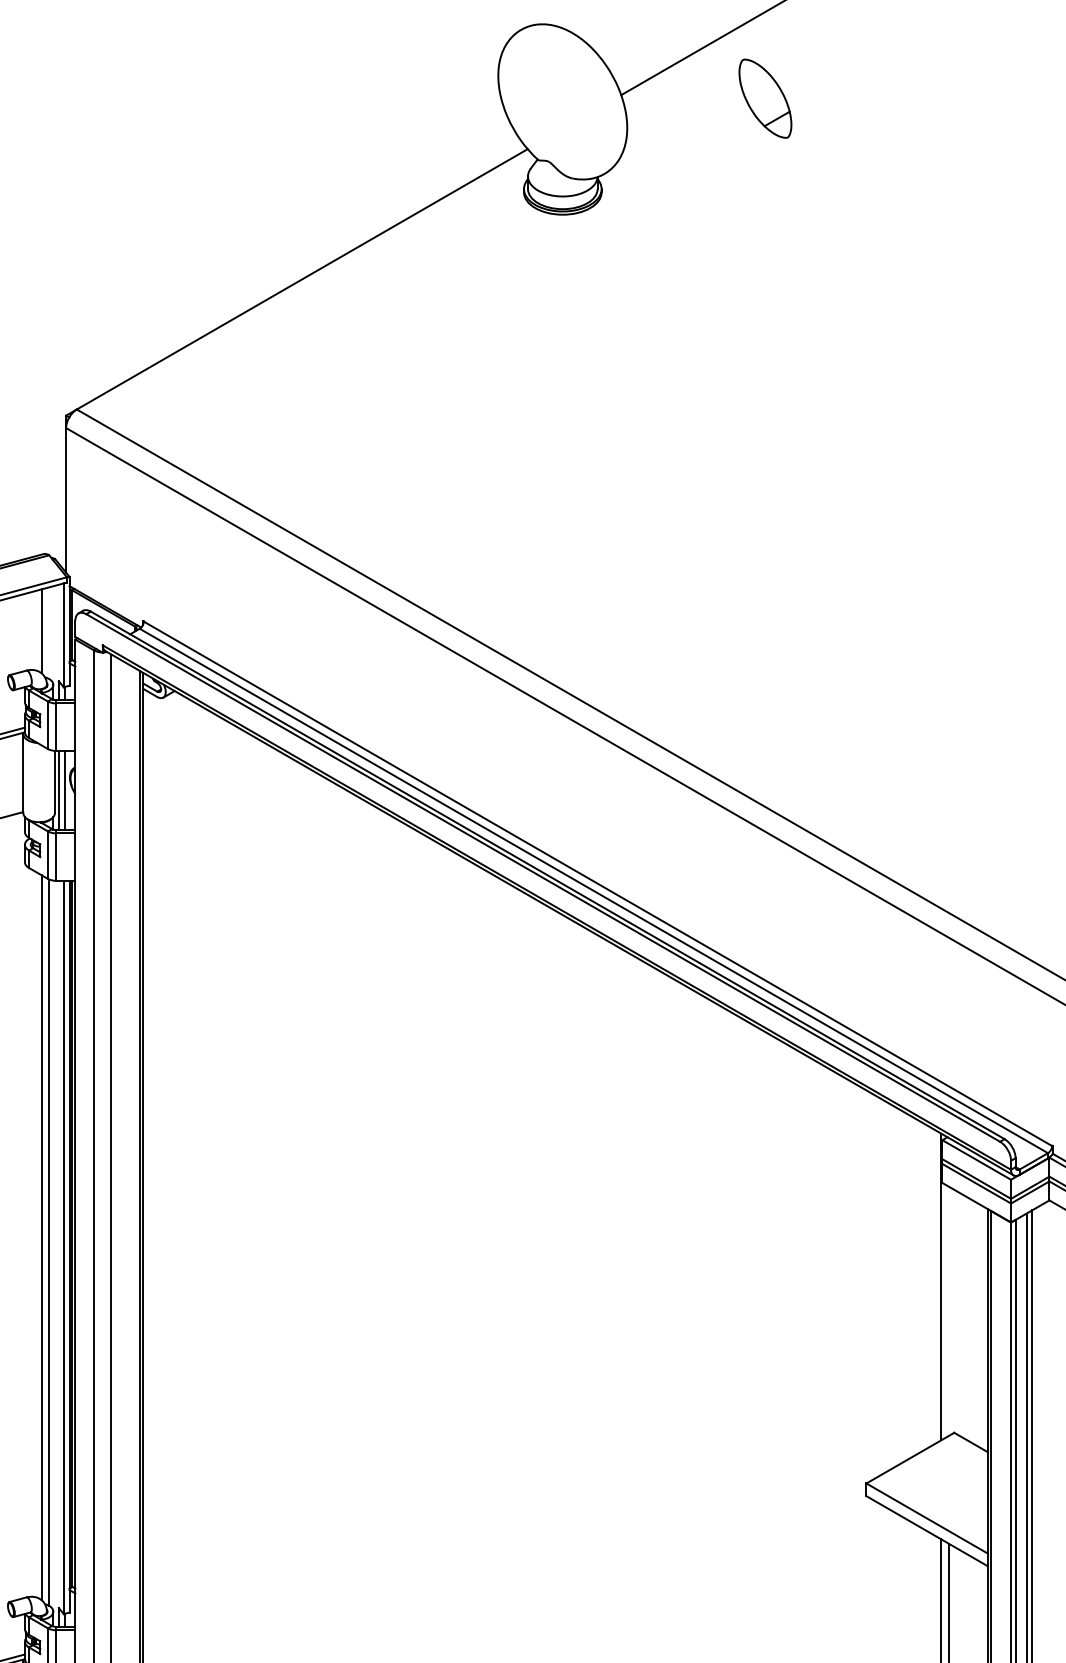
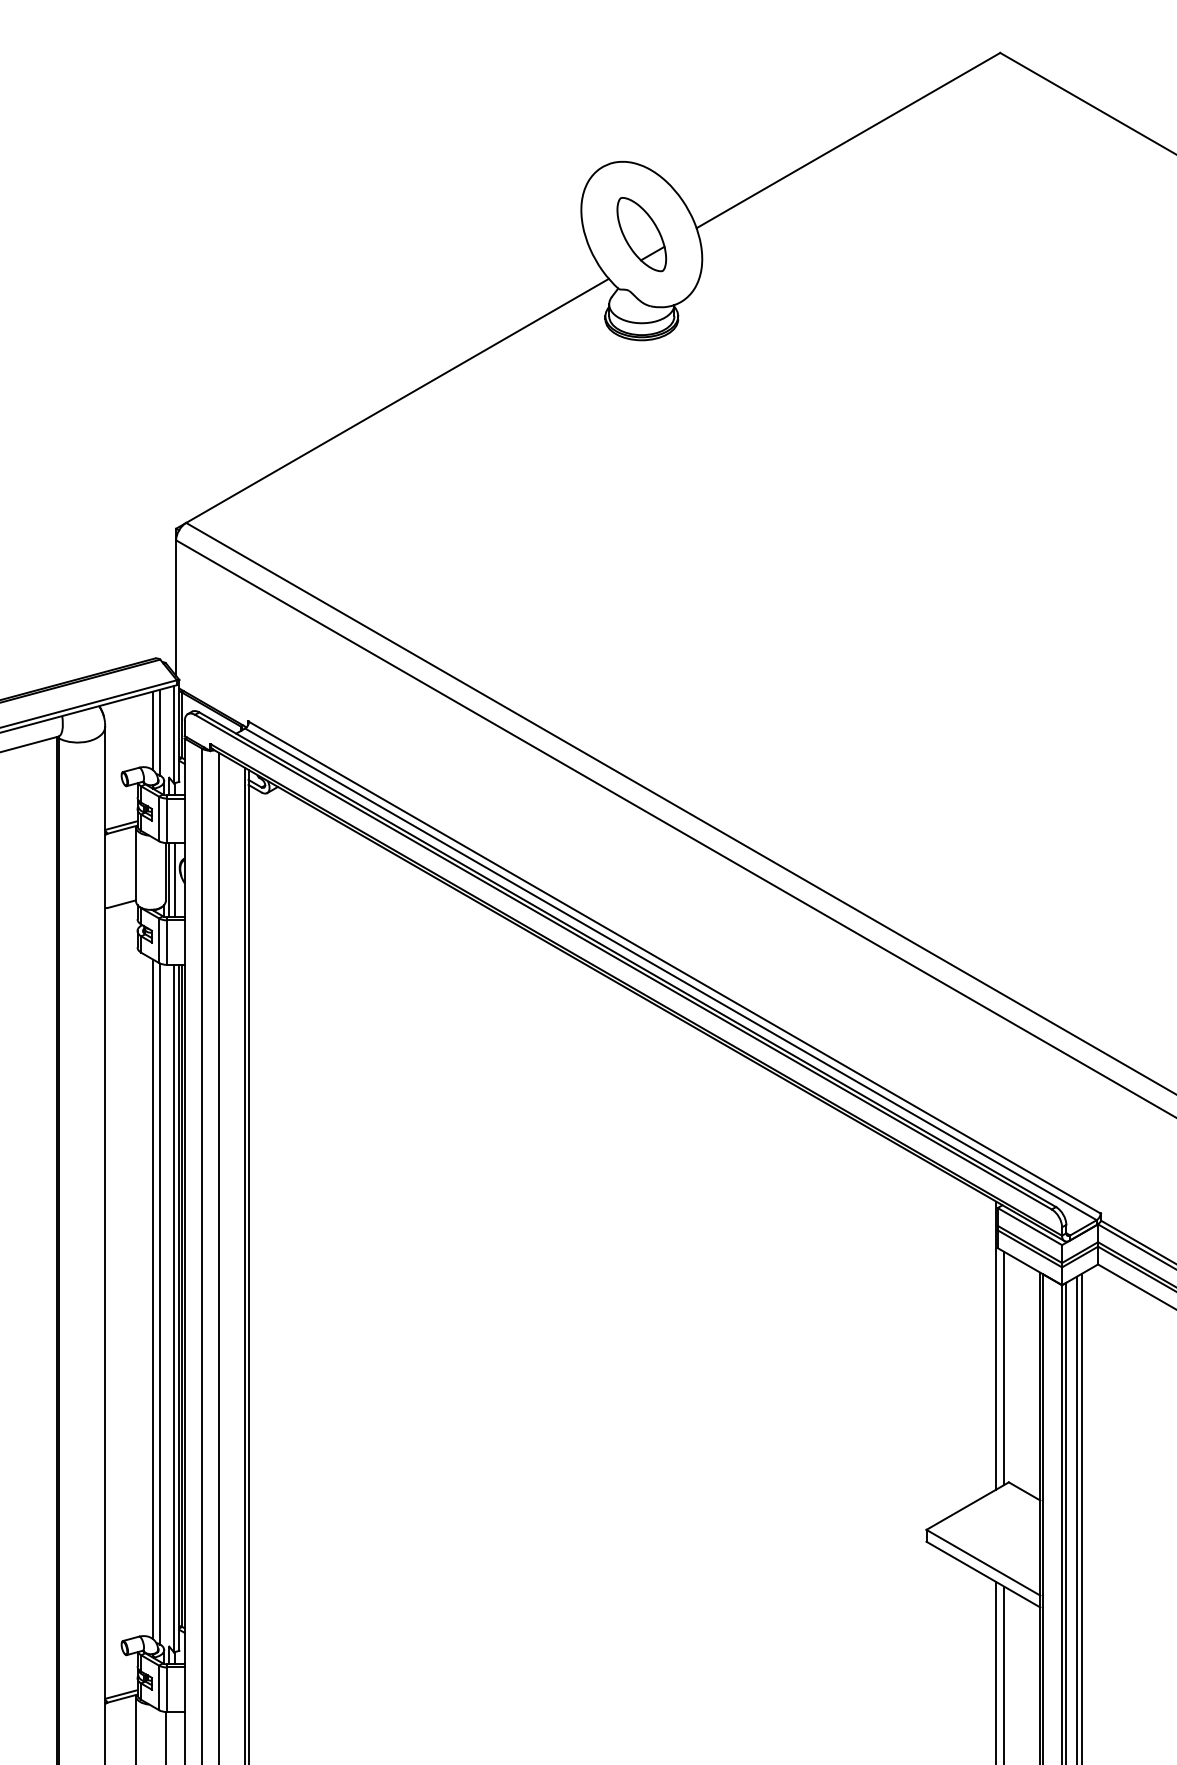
part: (765, 98) -> (641, 234), moved
line: (49, 633) -> (160, 732), added
line: (949, 1311) -> (1004, 1368), added

